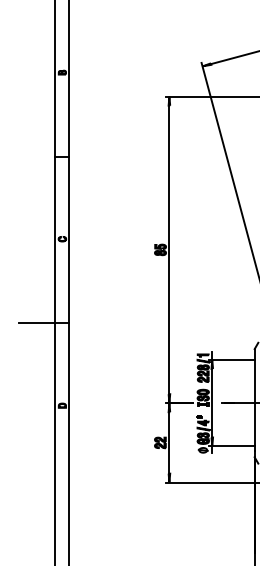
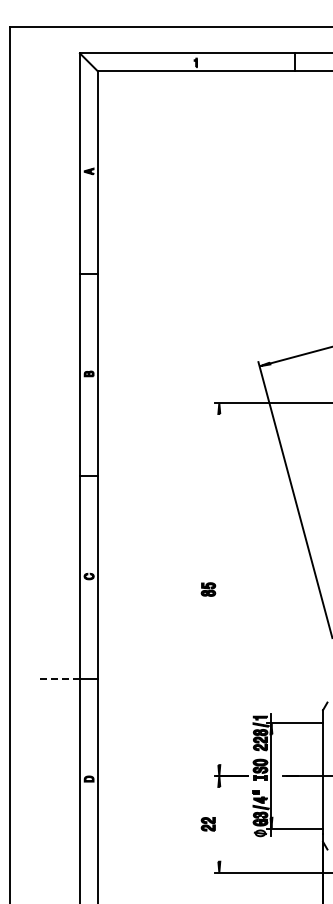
line: (169, 249) -> (219, 589), removed
line: (37, 323) -> (58, 678), solid -> dashed
line: (169, 442) -> (219, 823), removed

